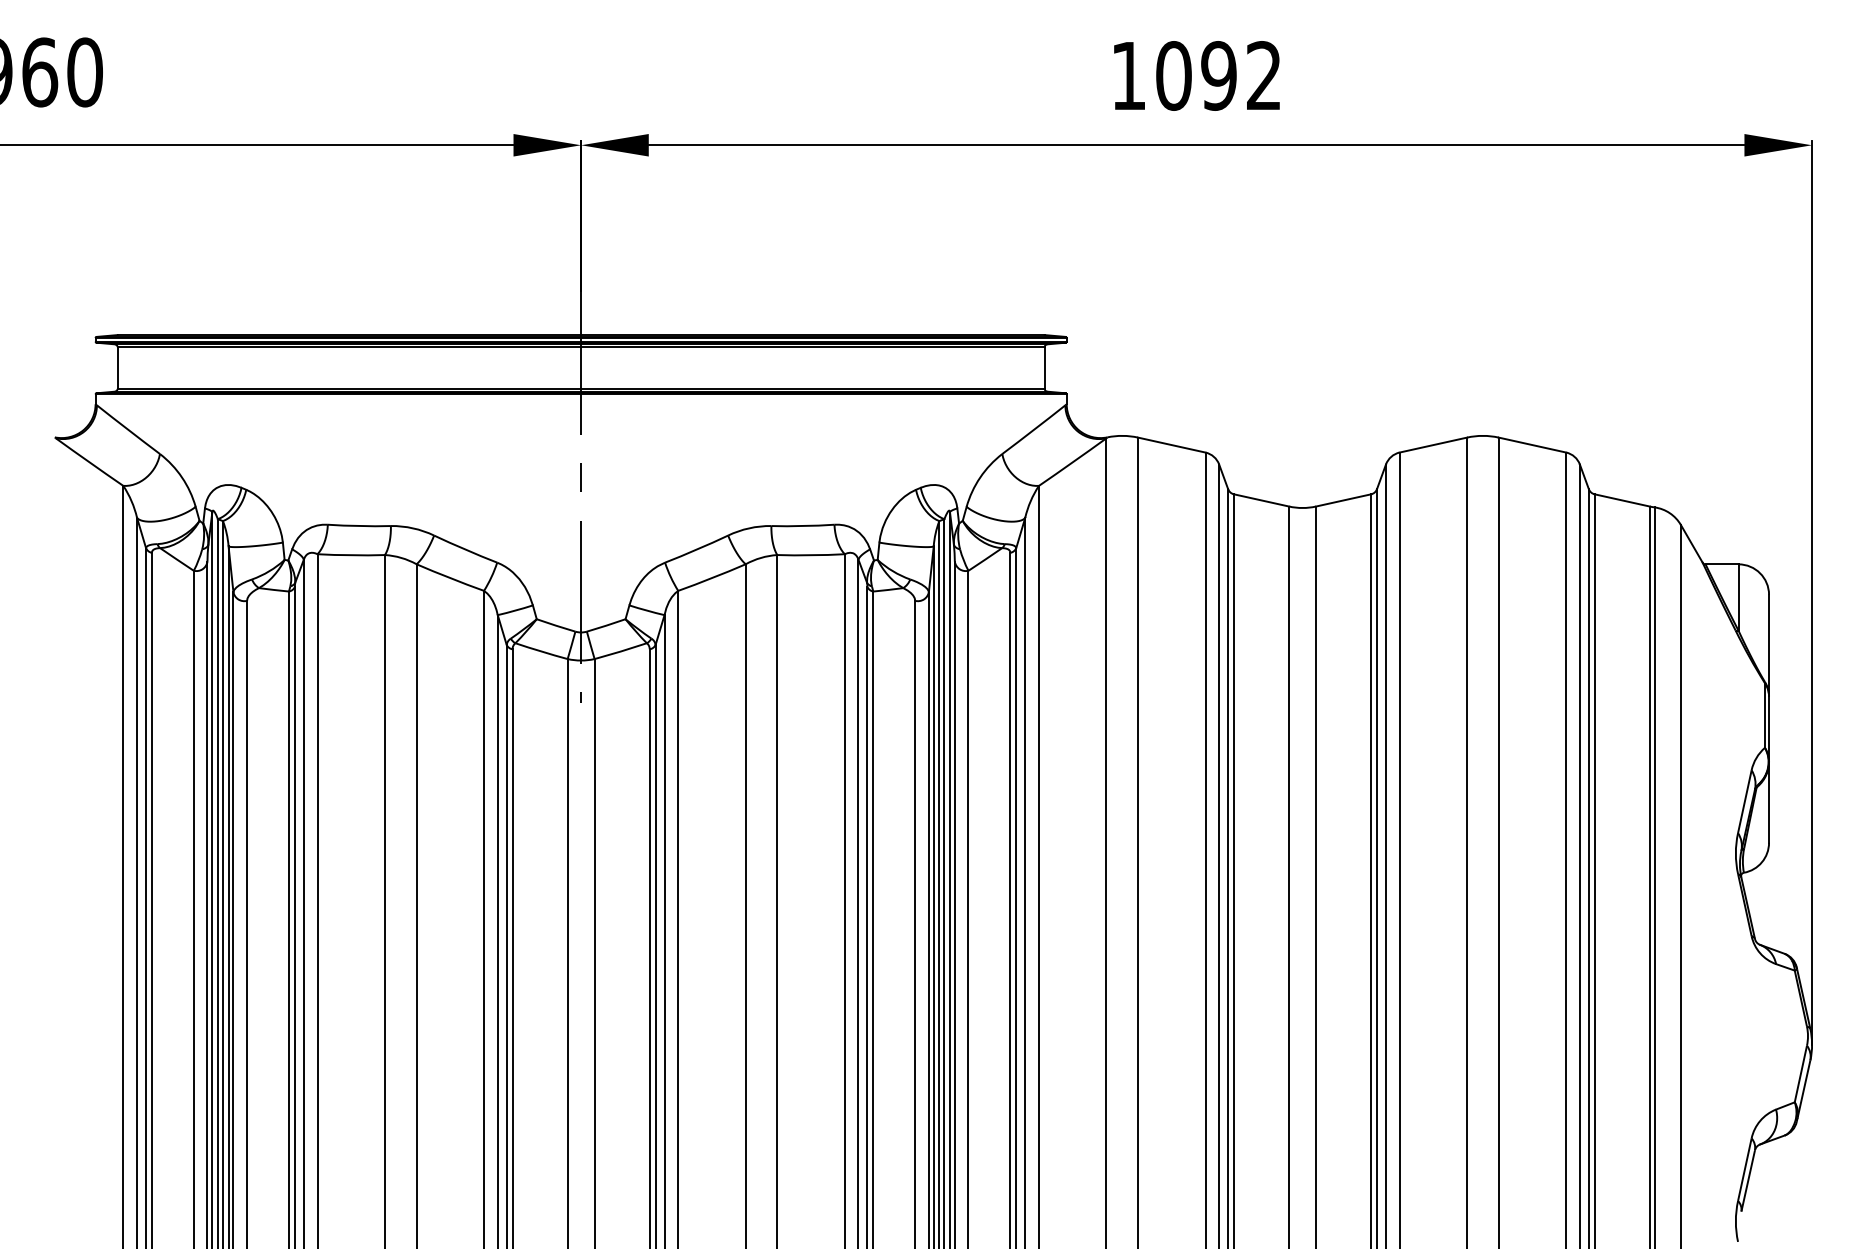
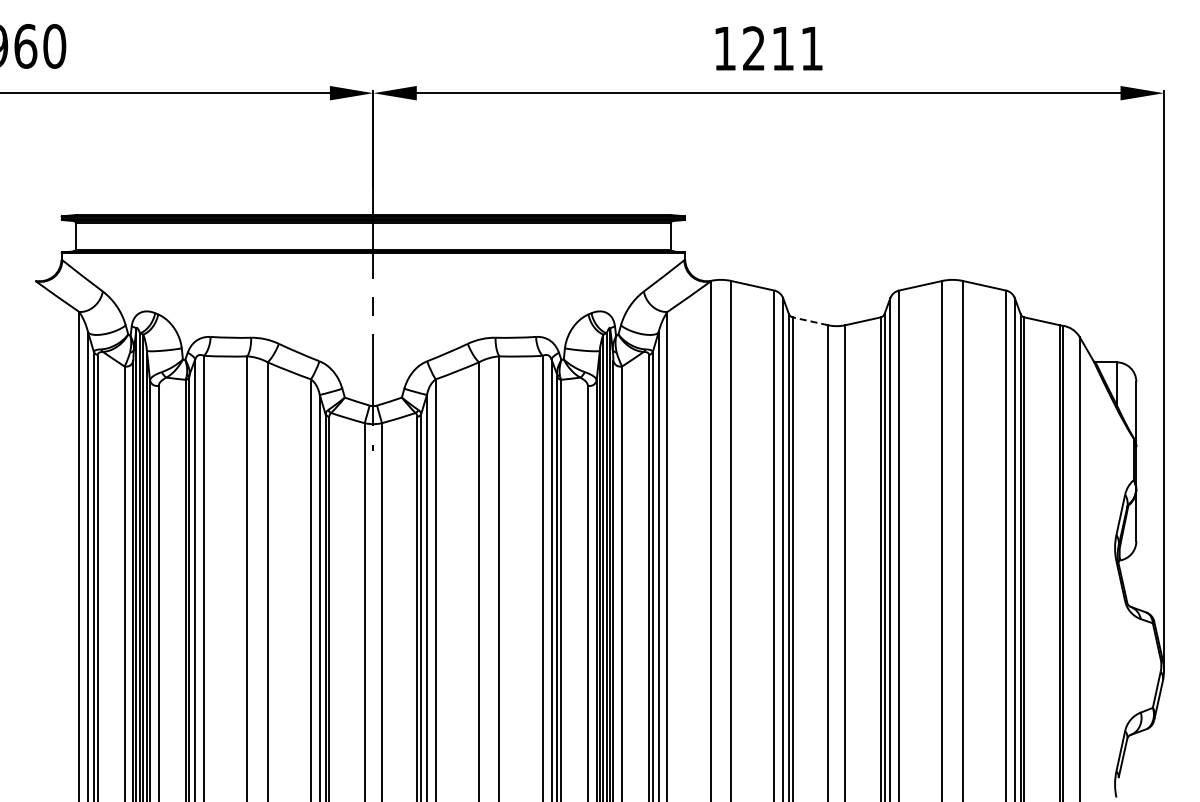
text: (1218, 75) -> (782, 48), 1092 -> 1211
line: (1260, 500) -> (809, 321), solid -> dashed

